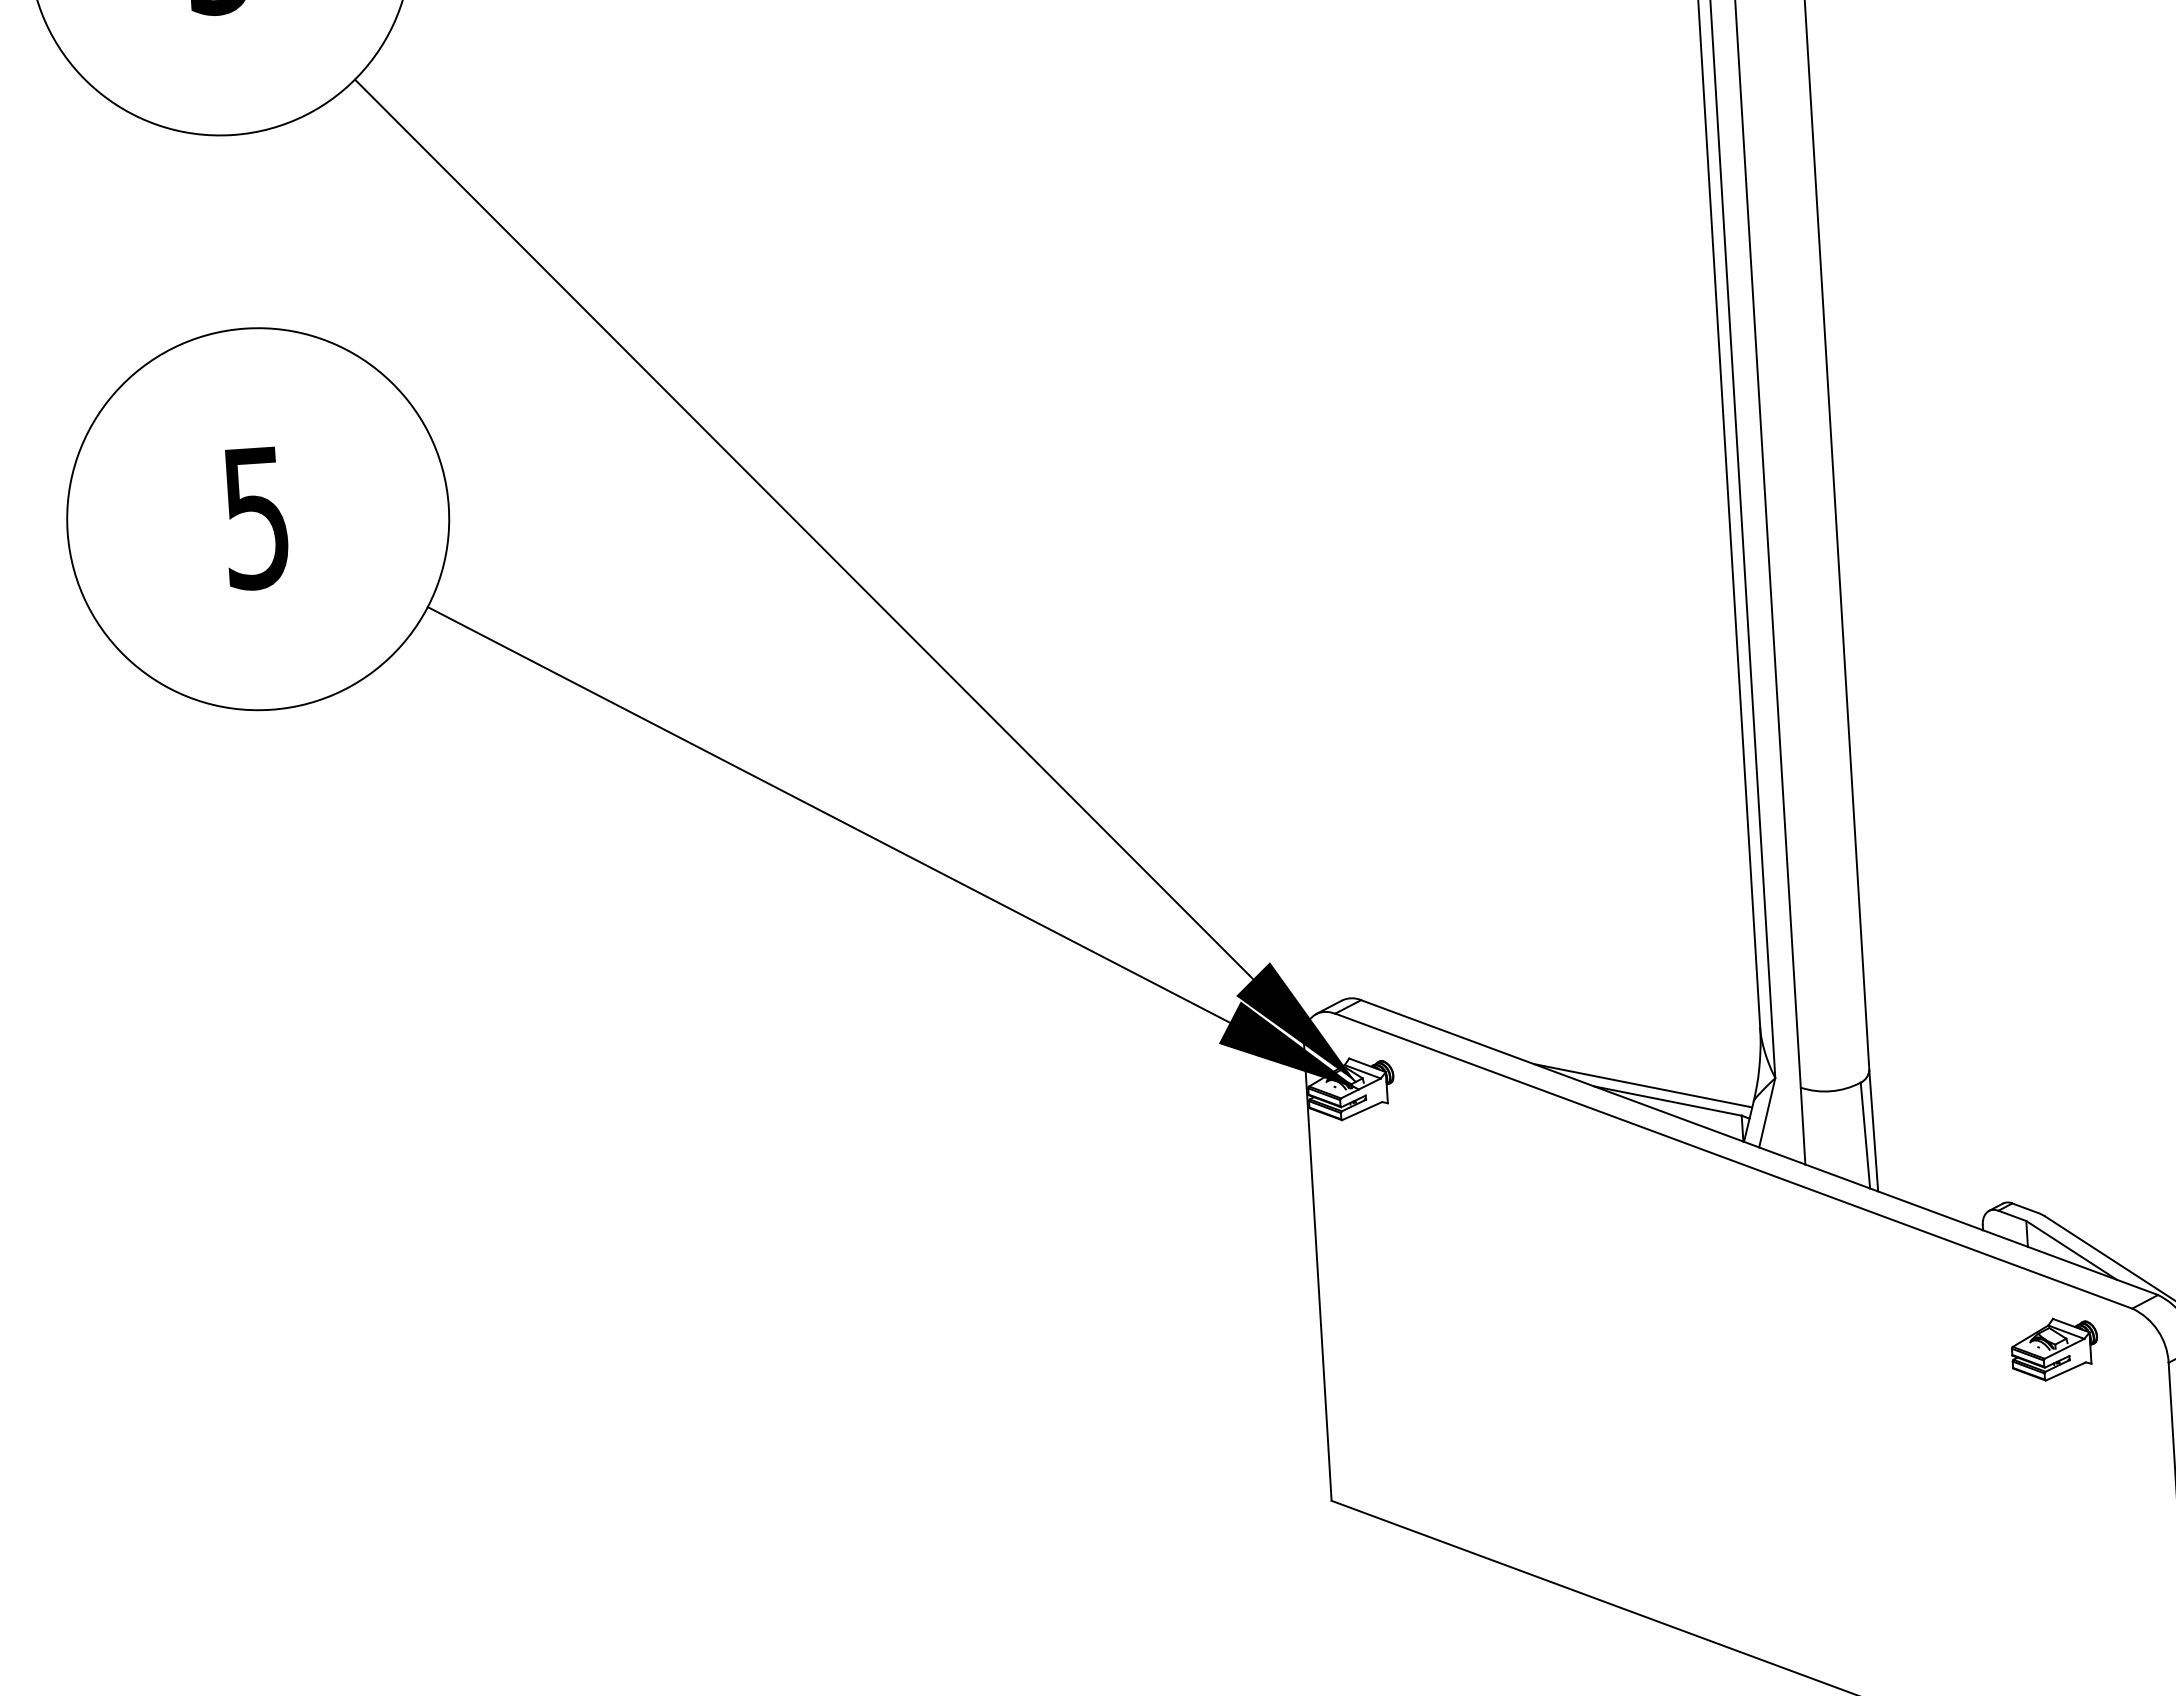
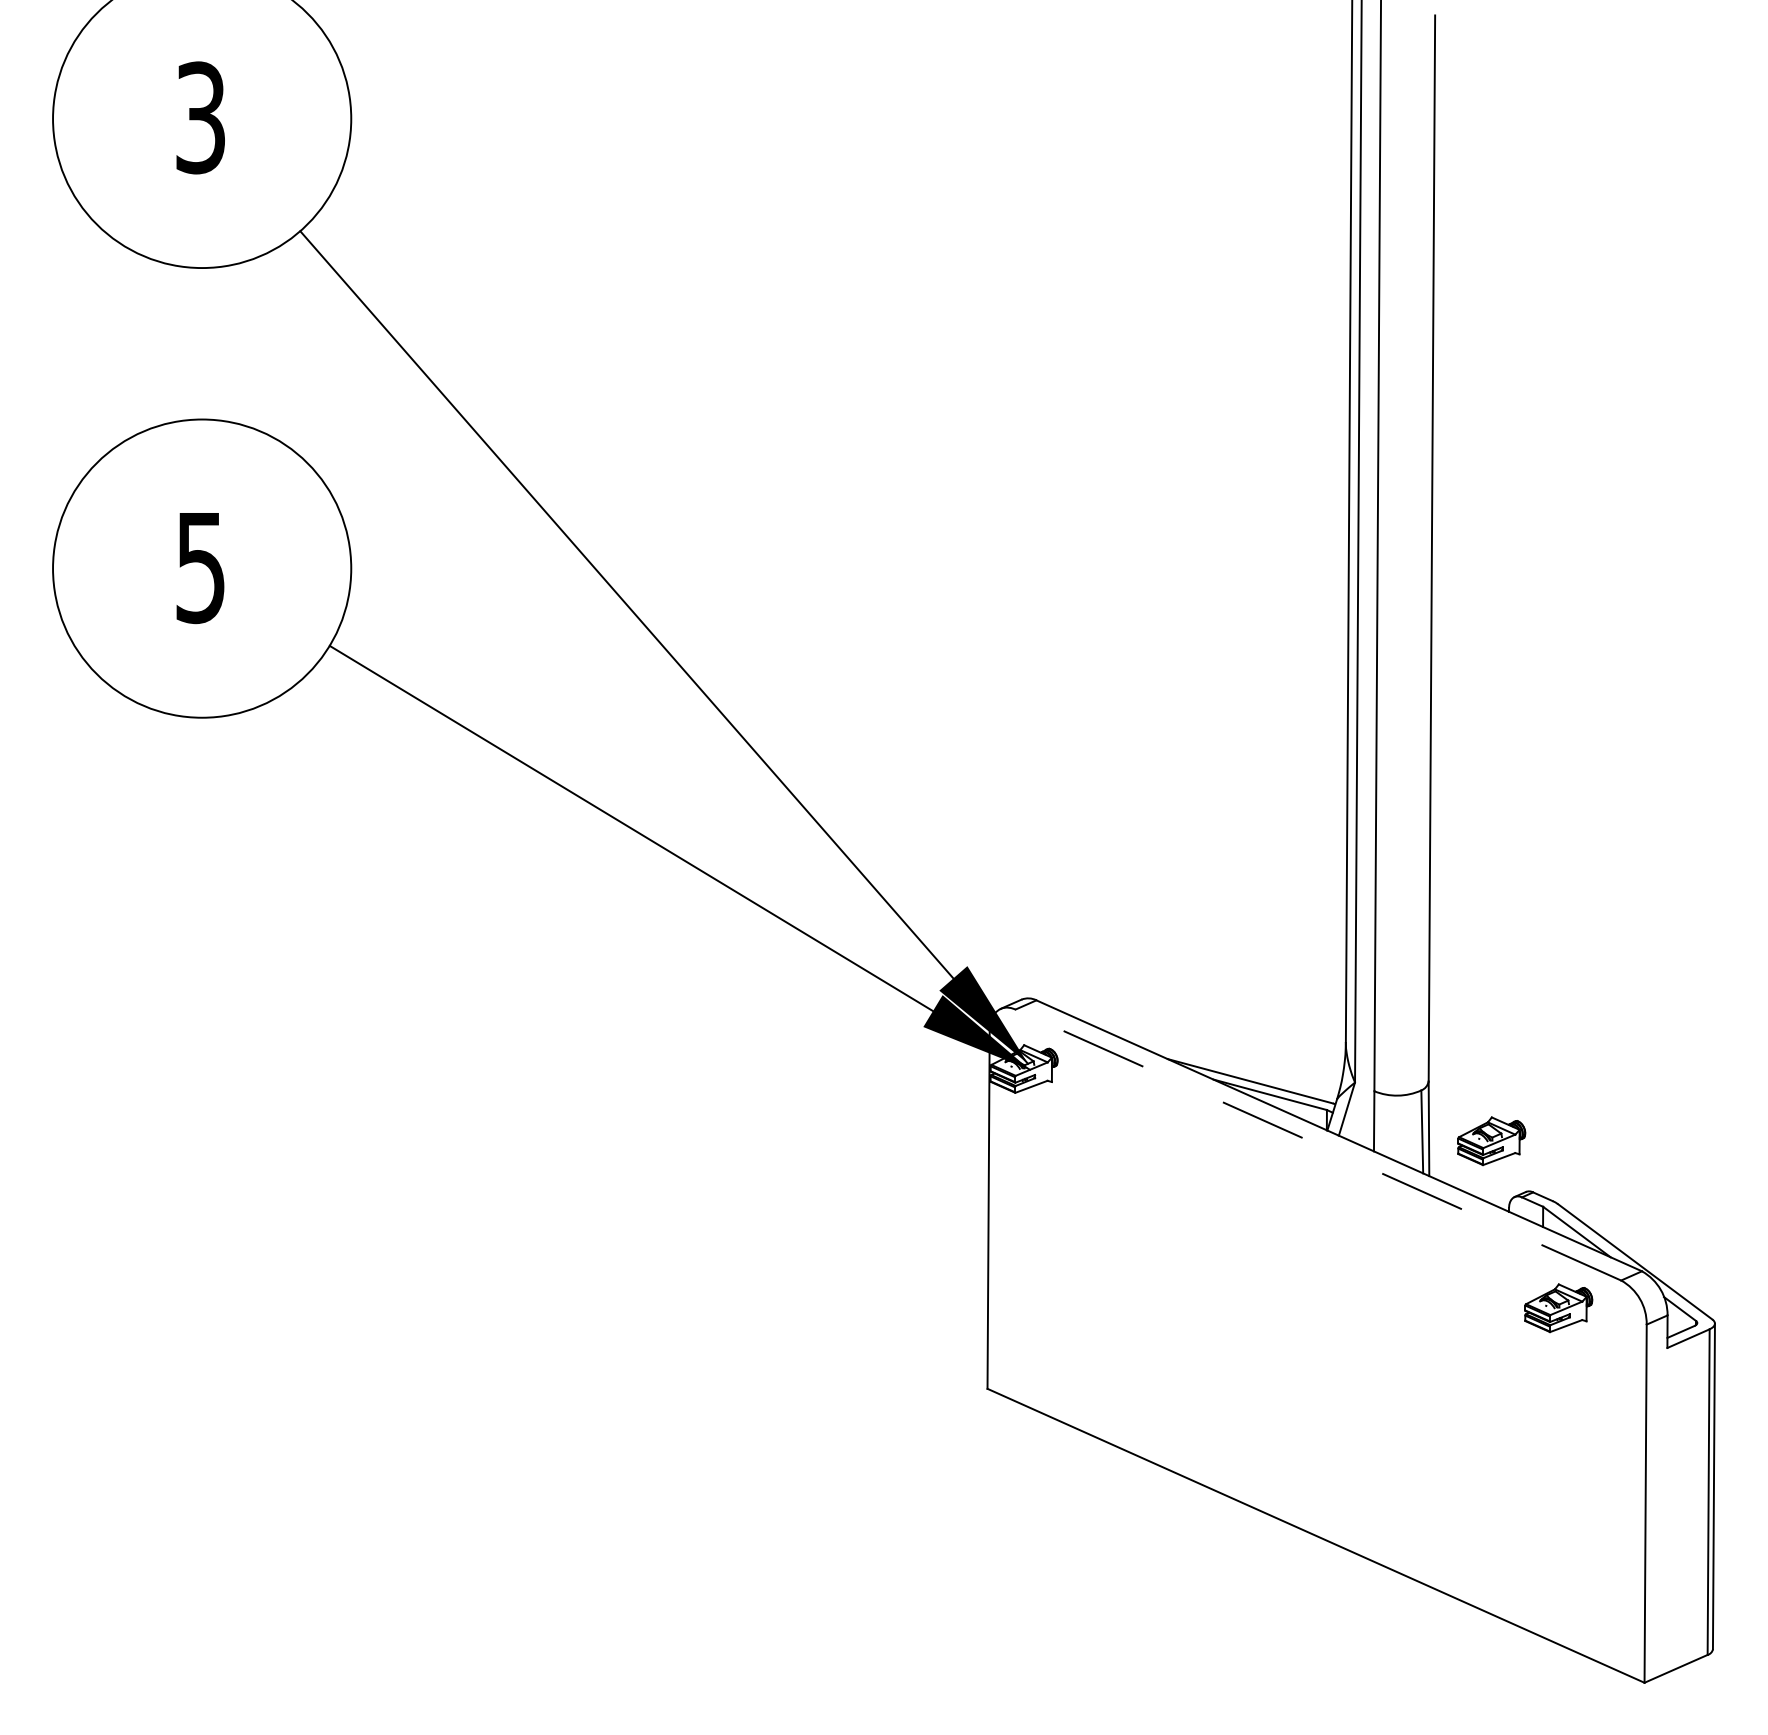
part: (1954, 1141) -> (1491, 1141), added
line: (1733, 1161) -> (1318, 1145), solid -> dashed

